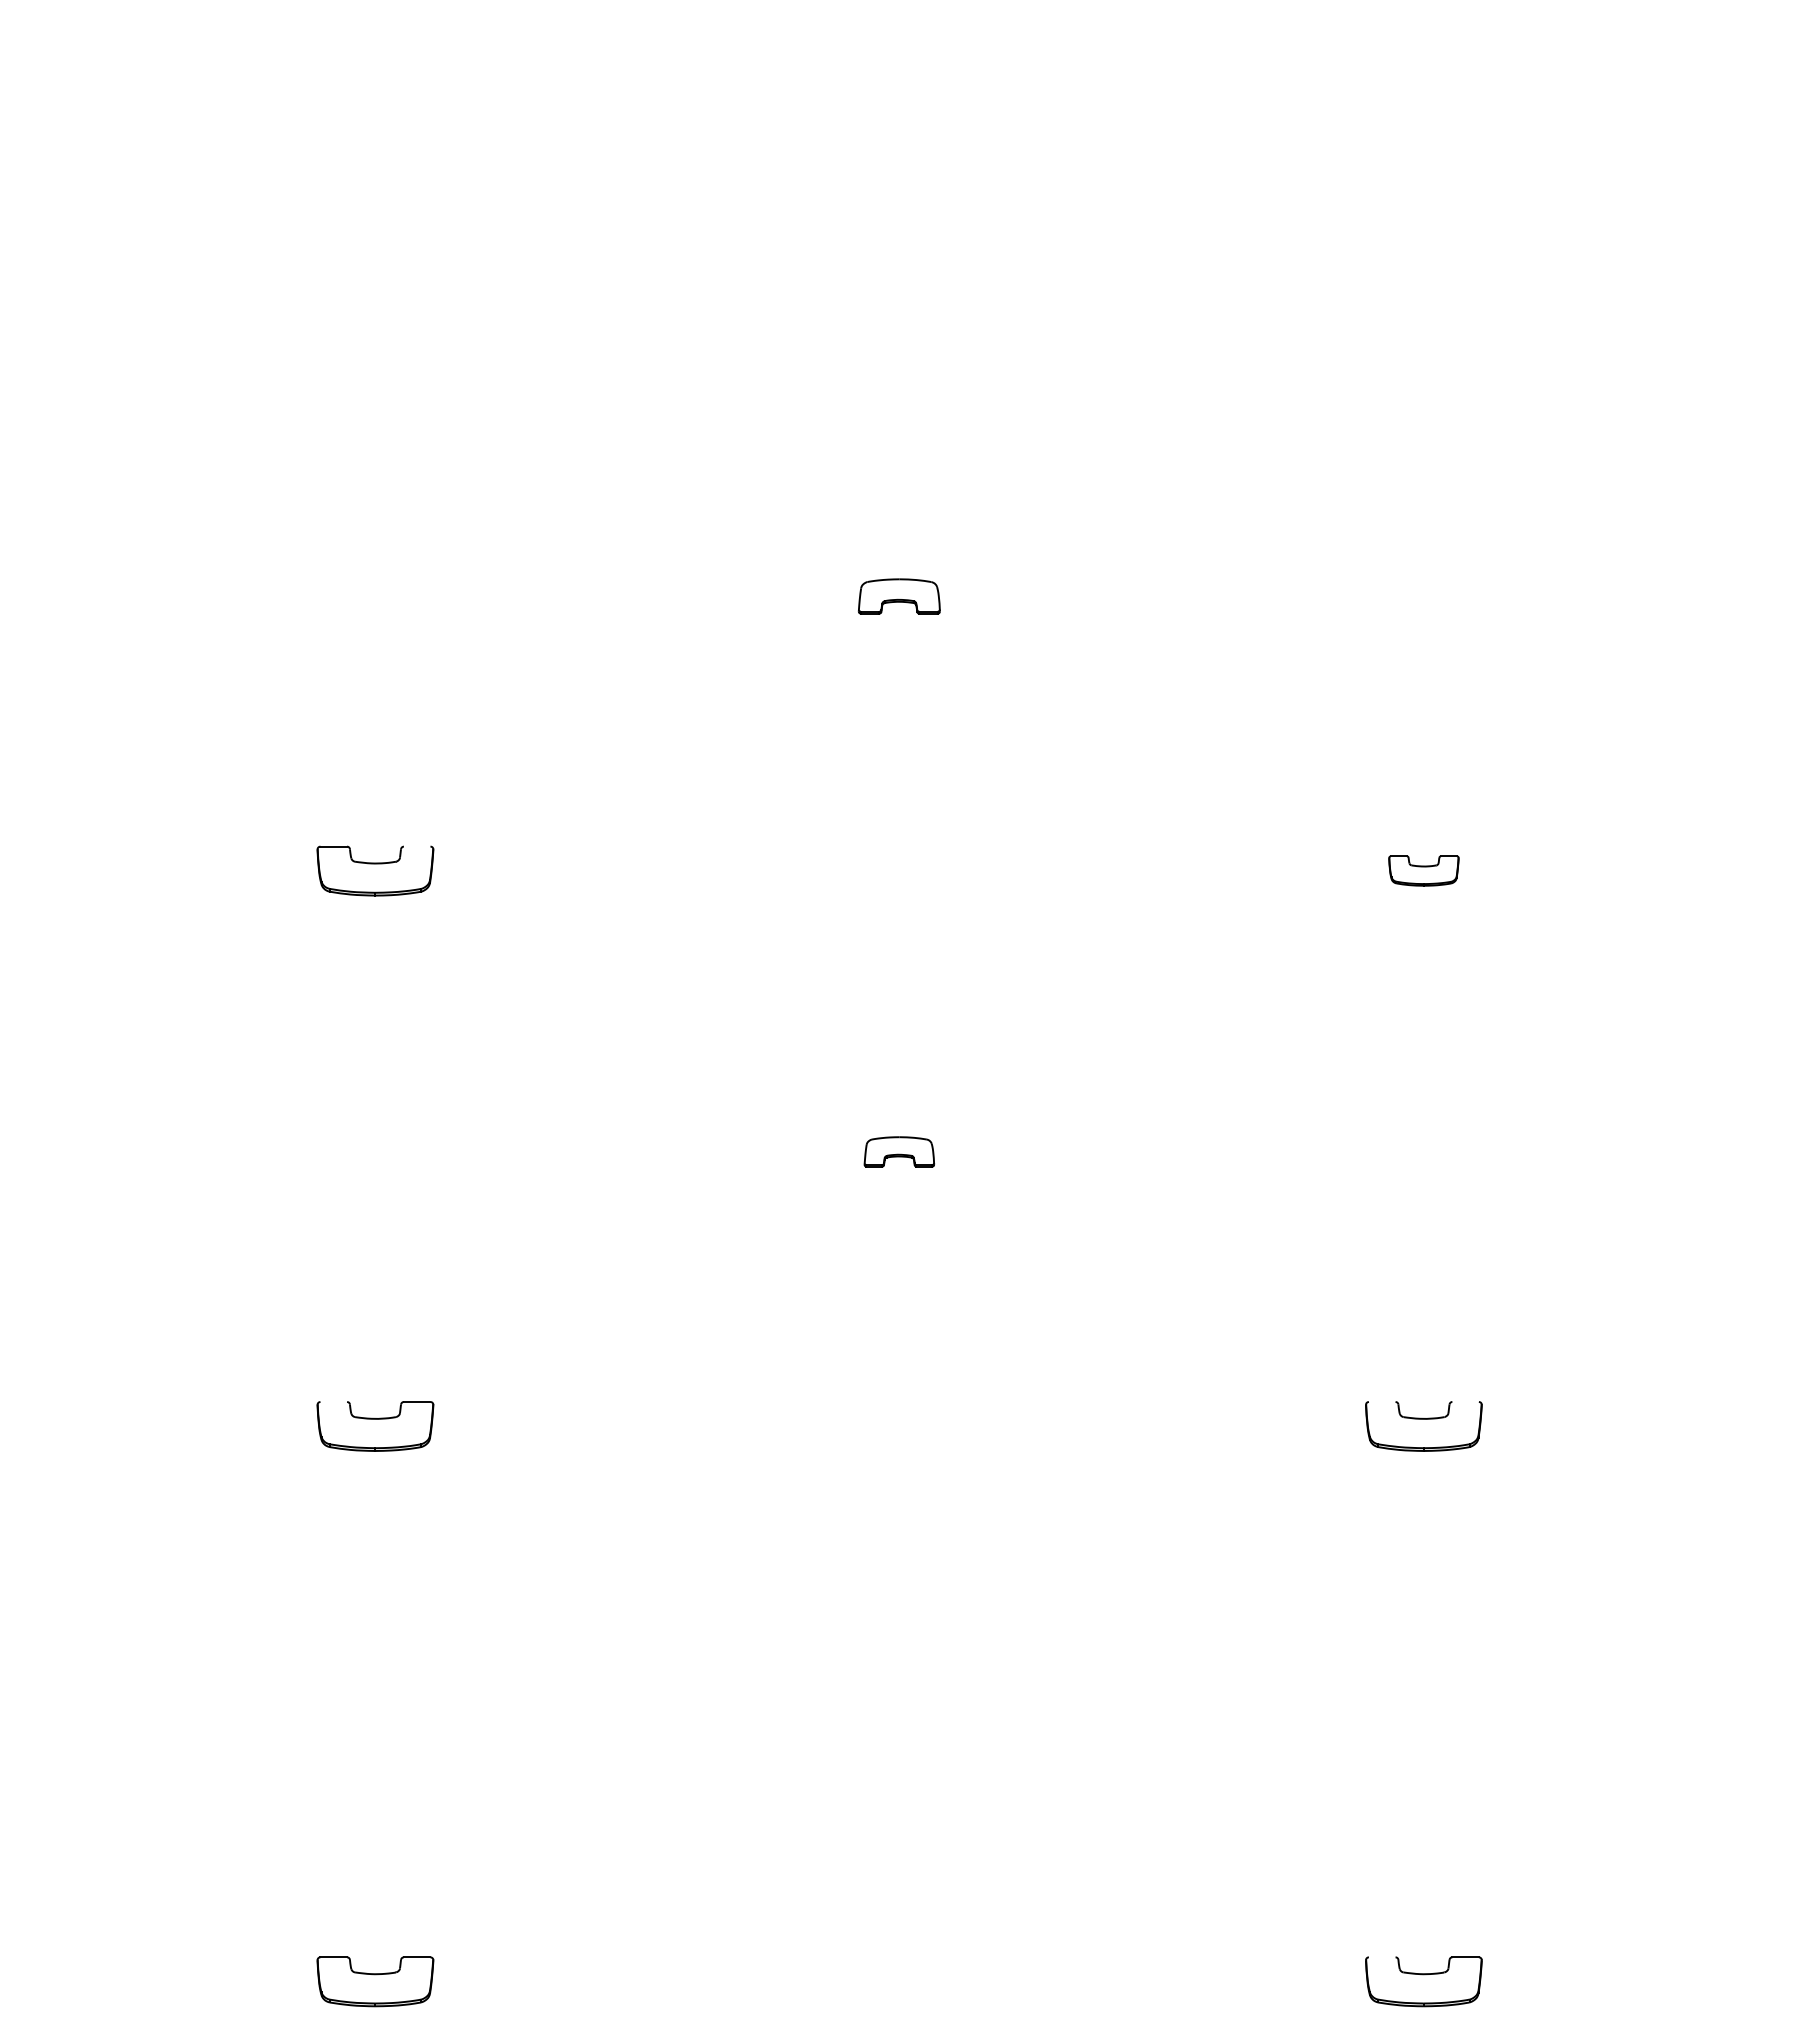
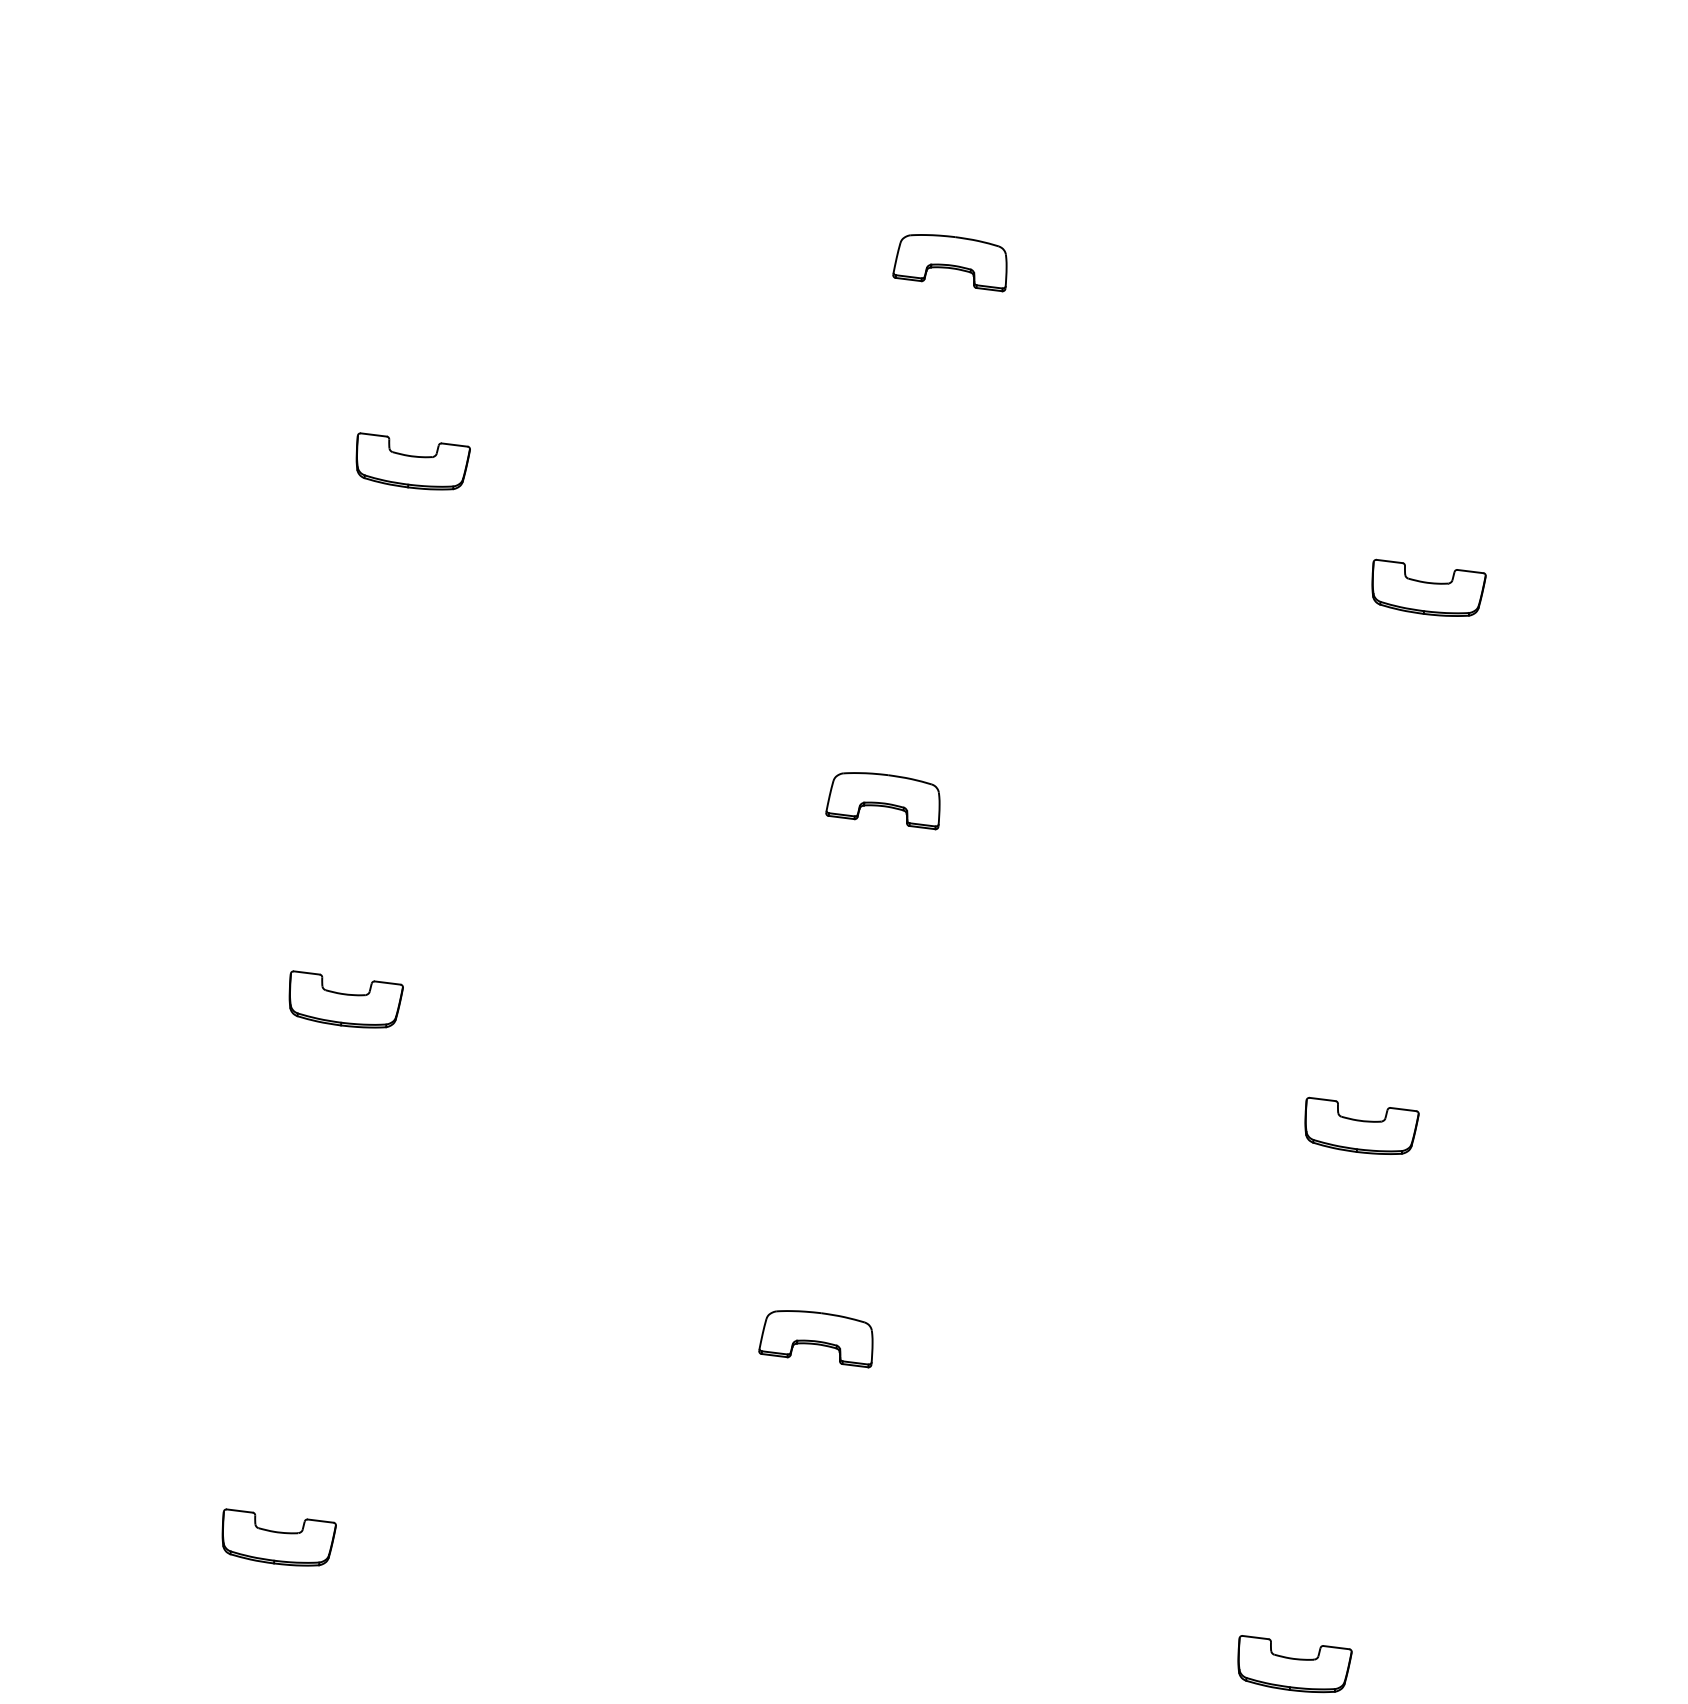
part: (899, 596) -> (952, 260), size x1.43
line: (416, 846) -> (454, 444), added
part: (1423, 870) -> (1426, 589), size x1.67
part: (899, 1151) -> (885, 798), size x1.67
line: (333, 1401) -> (306, 972), added
line: (1381, 1401) -> (1321, 1098), added
line: (1465, 1401) -> (1403, 1109), added
part: (899, 1706) -> (818, 1336), added
line: (1381, 1957) -> (1254, 1637), added

